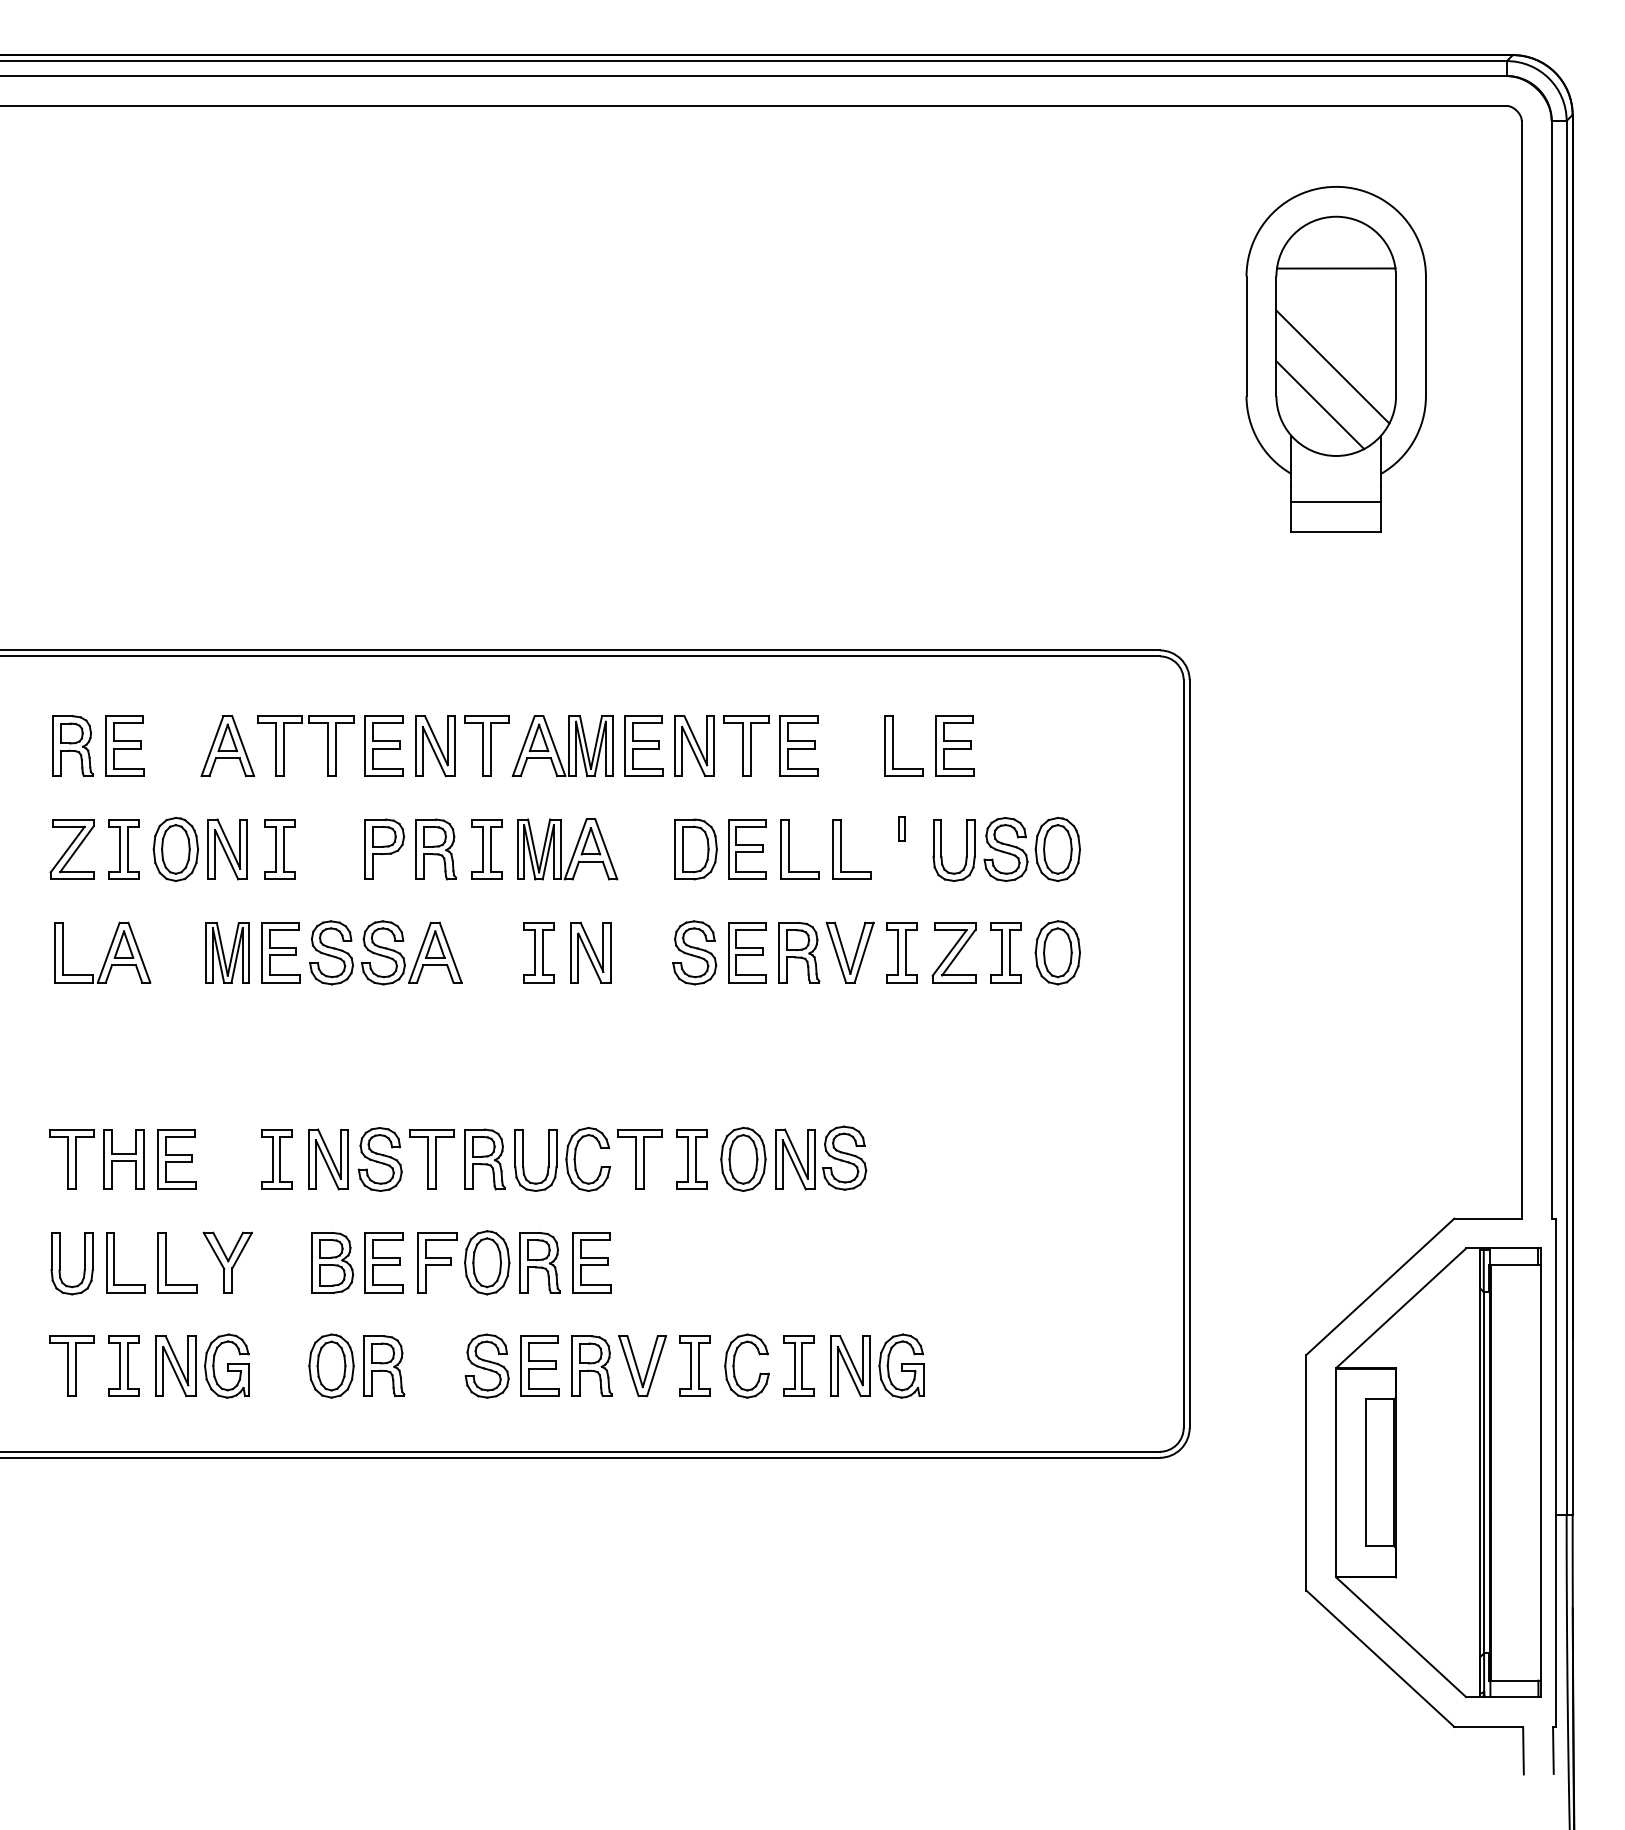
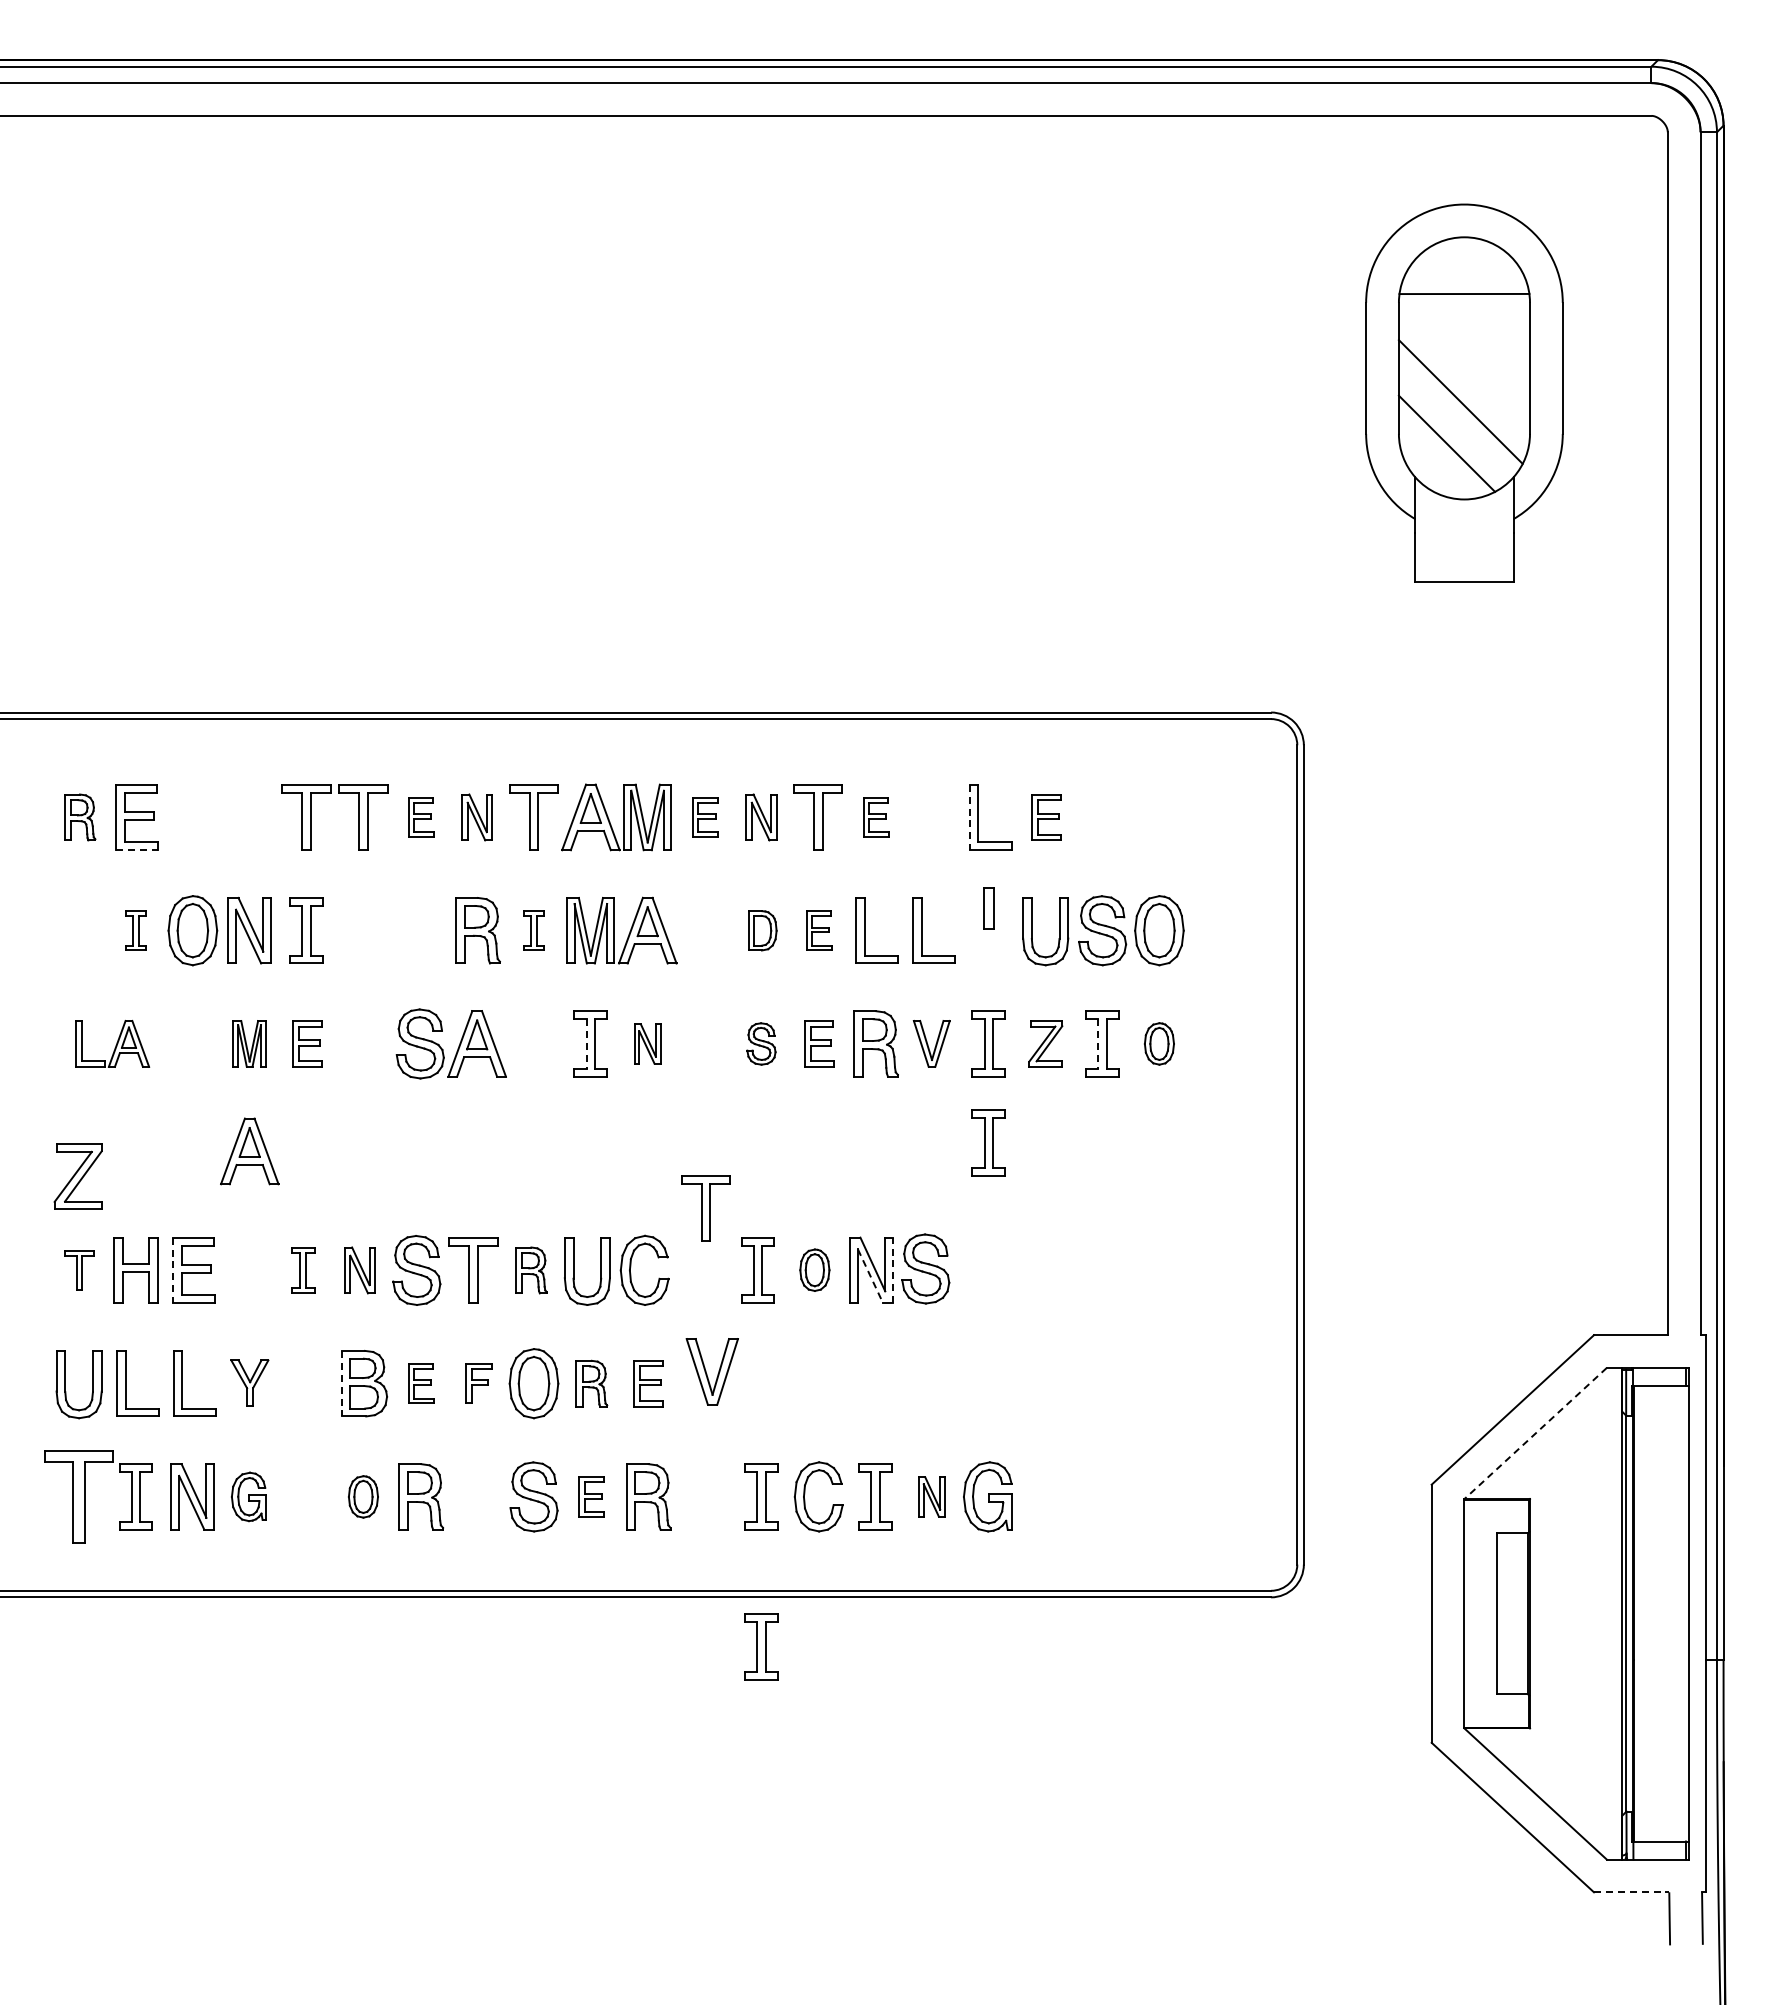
line: (1336, 501) -> (1464, 549), removed
part: (72, 746) -> (79, 817), size x0.7
part: (227, 746) -> (249, 1151), moved
part: (383, 746) -> (420, 817), size x0.6
part: (435, 746) -> (477, 817), size x0.7
part: (643, 746) -> (705, 817), size x0.6
part: (694, 746) -> (761, 817), size x0.7
part: (798, 746) -> (875, 817), size x0.6
line: (884, 746) -> (969, 817), solid -> dashed
part: (954, 746) -> (1046, 817), size x0.7
line: (124, 776) -> (136, 850), solid -> dashed
part: (901, 829) -> (988, 908), size x1.6
part: (71, 849) -> (77, 1176), moved
part: (123, 849) -> (135, 930), size x0.6
part: (384, 849) -> (421, 930), removed
part: (486, 849) -> (533, 930), size x0.6
part: (695, 849) -> (762, 930), size x0.6
part: (746, 849) -> (818, 930), size x0.6
part: (102, 952) -> (112, 1043), size x0.7
part: (227, 952) -> (249, 1043), size x0.7
part: (280, 952) -> (307, 1043), size x0.7
part: (331, 952) -> (363, 1043), removed
line: (535, 952) -> (586, 1043), solid -> dashed
part: (590, 952) -> (647, 1043), size x0.6
part: (694, 952) -> (761, 1043), size x0.6
part: (746, 952) -> (818, 1043), size x0.7
part: (849, 952) -> (931, 1043), size x0.7
part: (953, 952) -> (1045, 1043), size x0.7
line: (1002, 952) -> (1098, 1043), solid -> dashed
part: (1057, 952) -> (1159, 1043), size x0.6
part: (901, 1042) -> (988, 1142), added
part: (743, 1158) -> (814, 1269), size x0.6
part: (71, 1159) -> (78, 1270), size x0.6
line: (158, 1159) -> (173, 1270), solid -> dashed
part: (276, 1159) -> (303, 1270), size x0.7
part: (327, 1159) -> (359, 1270), size x0.7
part: (484, 1159) -> (531, 1270), size x0.7
part: (639, 1159) -> (705, 1208), moved
line: (815, 1159) -> (893, 1270), solid -> dashed
line: (794, 1165) -> (870, 1276), solid -> dashed
part: (227, 1261) -> (249, 1382), size x0.7
line: (311, 1262) -> (341, 1383), solid -> dashed
part: (383, 1262) -> (420, 1383), size x0.6
part: (437, 1262) -> (479, 1383), size x0.6
part: (539, 1262) -> (591, 1383), size x0.7
part: (591, 1262) -> (648, 1383), size x0.7
line: (1401, 1308) -> (1535, 1433), solid -> dashed
part: (71, 1365) -> (78, 1496), size x1.4
part: (226, 1365) -> (248, 1496), size x0.7
part: (331, 1365) -> (363, 1496), size x0.6
part: (539, 1365) -> (591, 1496), size x0.6
part: (641, 1365) -> (711, 1371), moved
part: (849, 1365) -> (931, 1496), size x0.6
part: (694, 1502) -> (761, 1646), added
line: (1488, 1727) -> (1631, 1892), solid -> dashed

